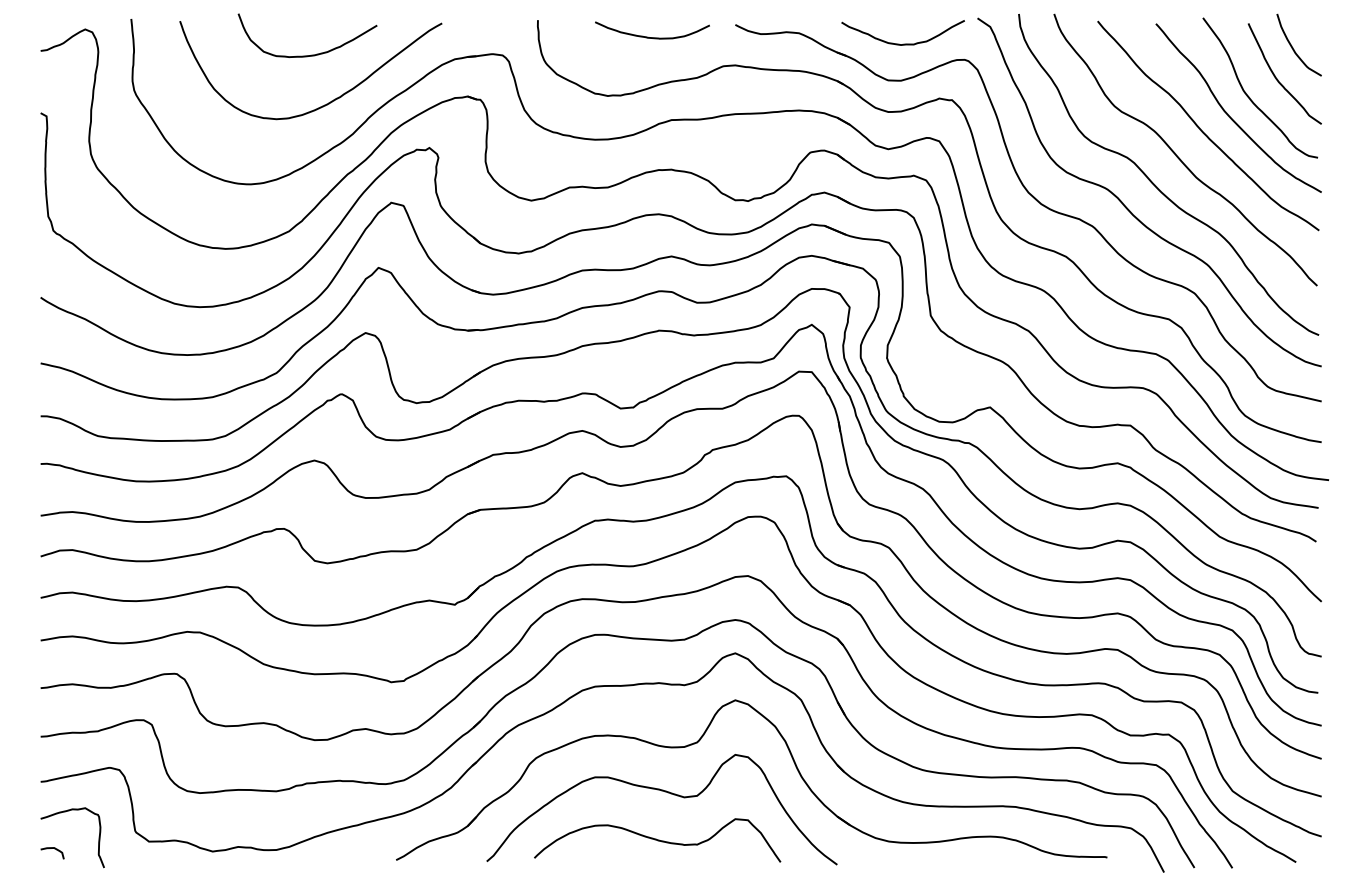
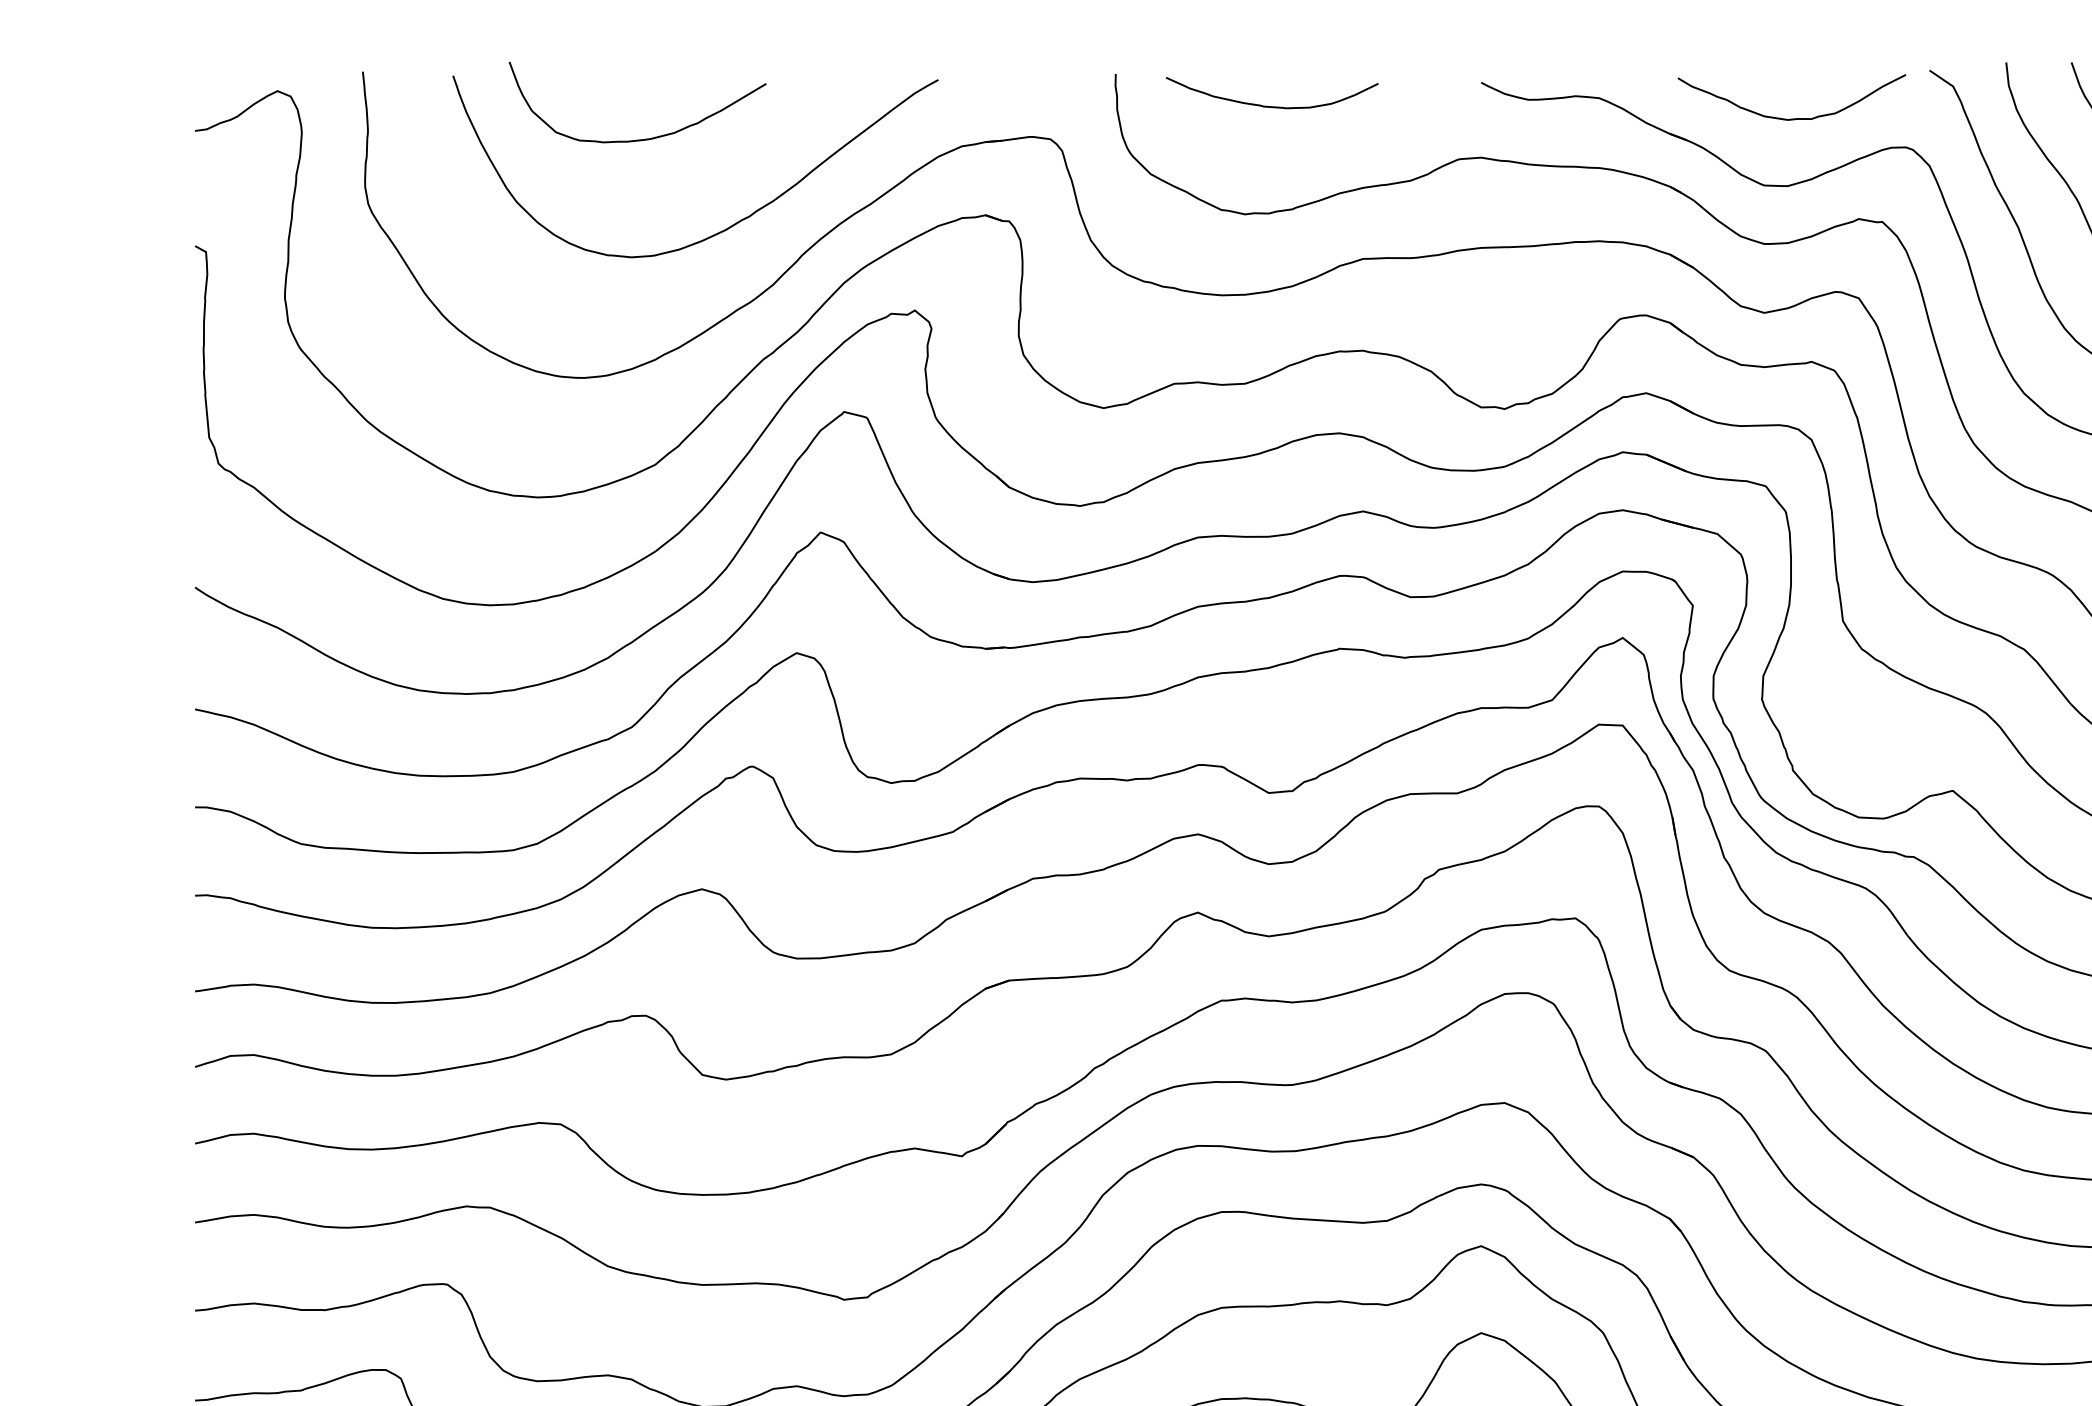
curve: (652, 37) -> (1272, 106), moved
curve: (311, 54) -> (644, 137), moved

